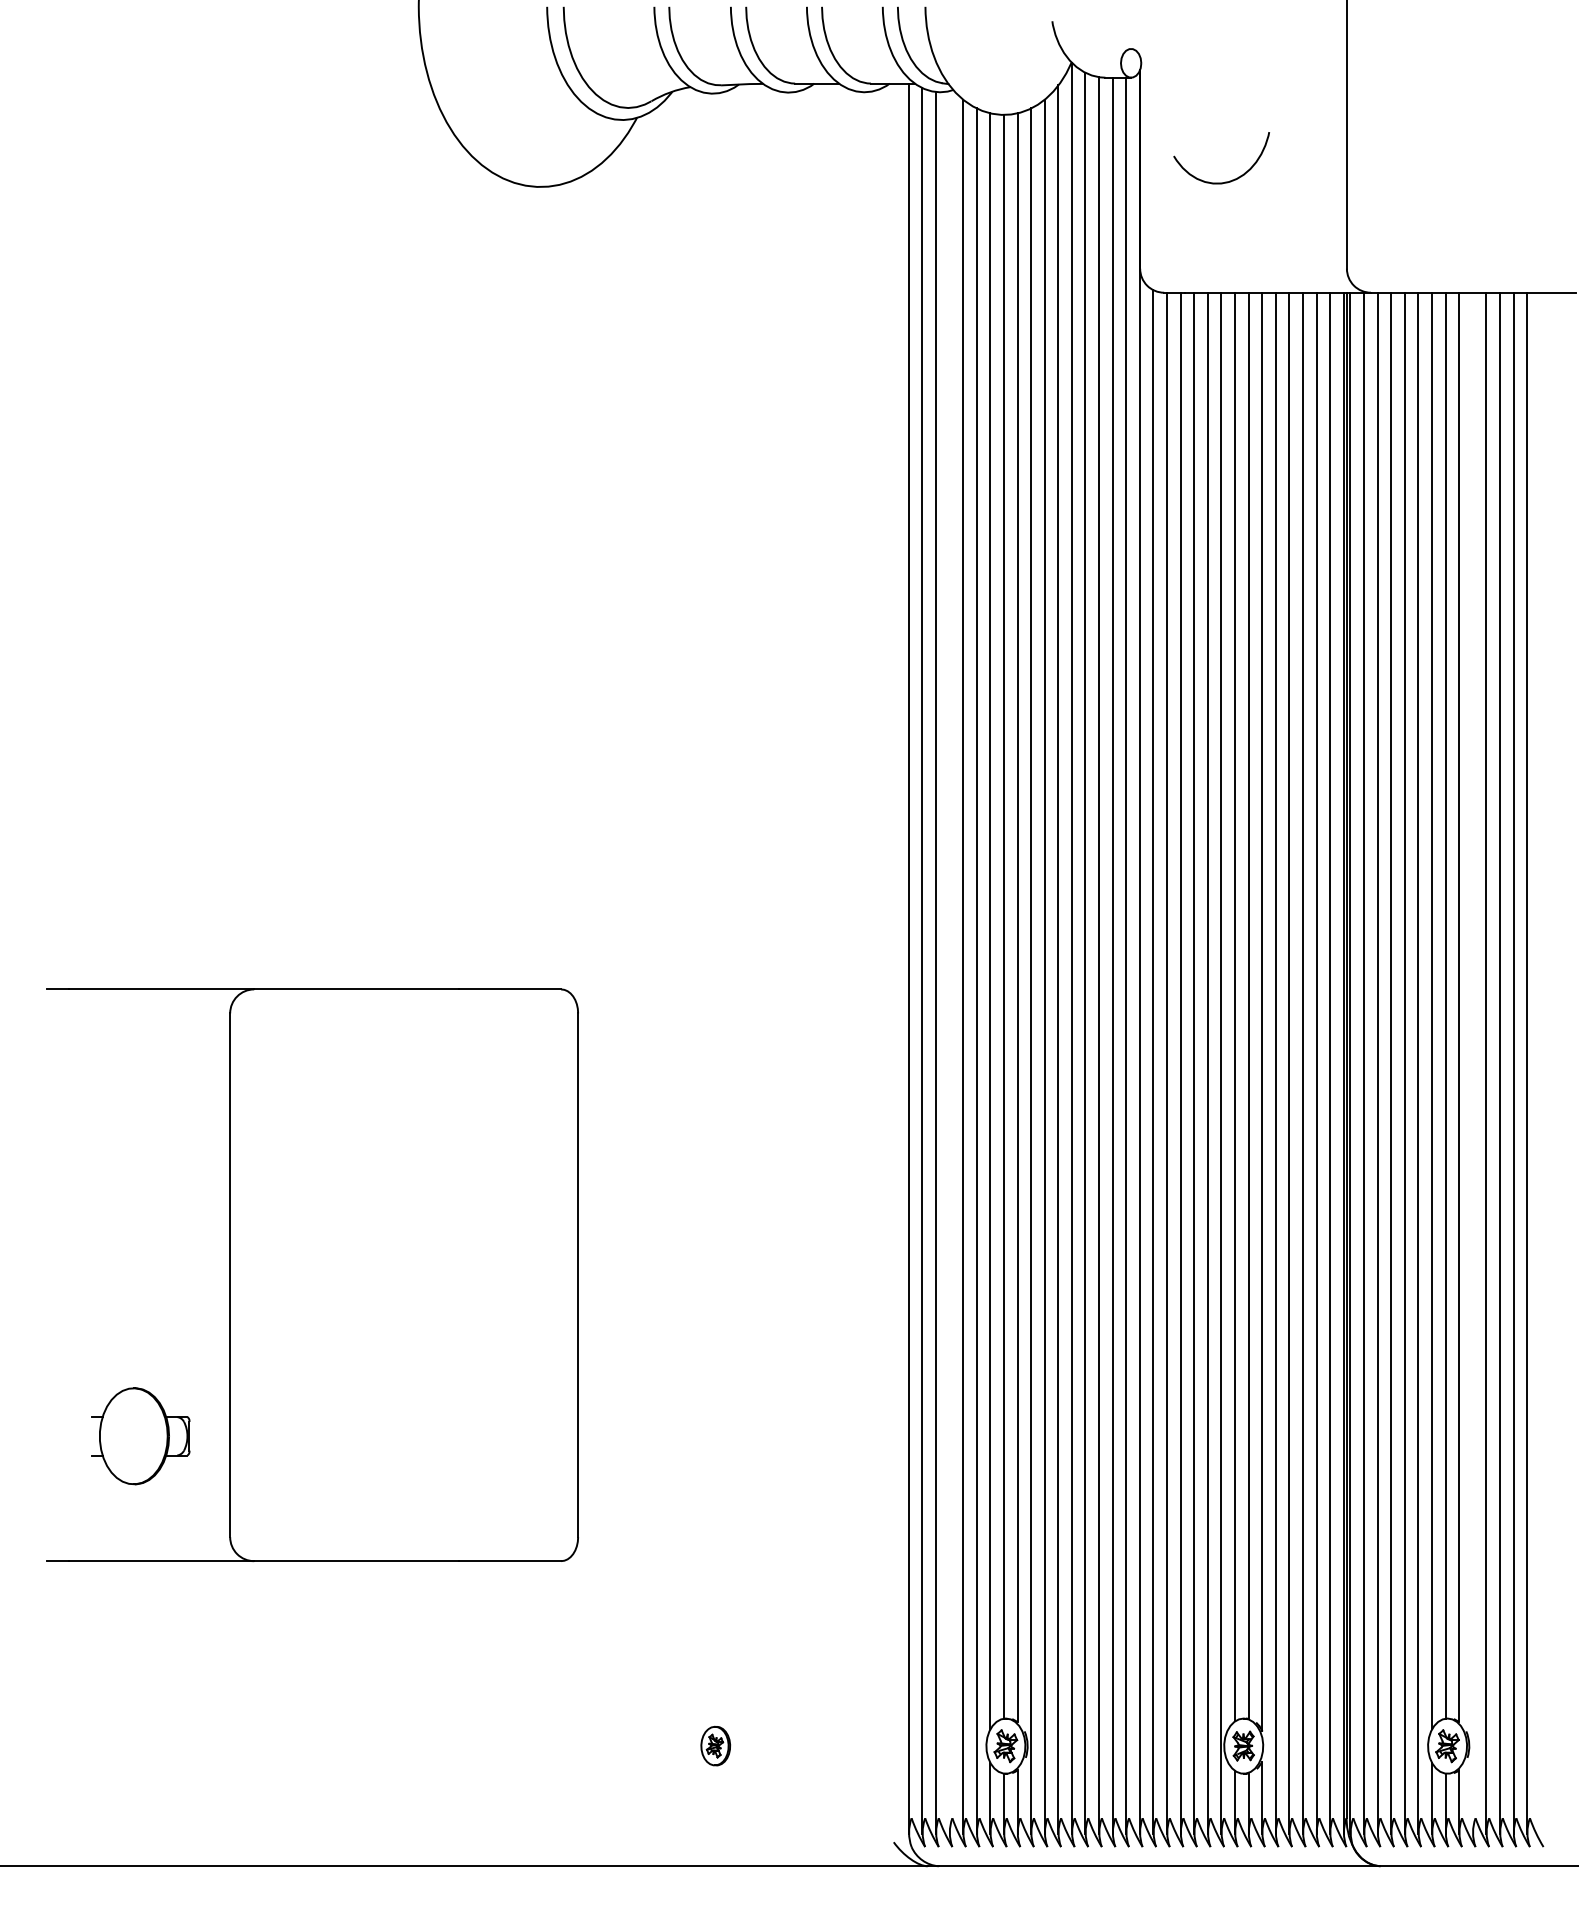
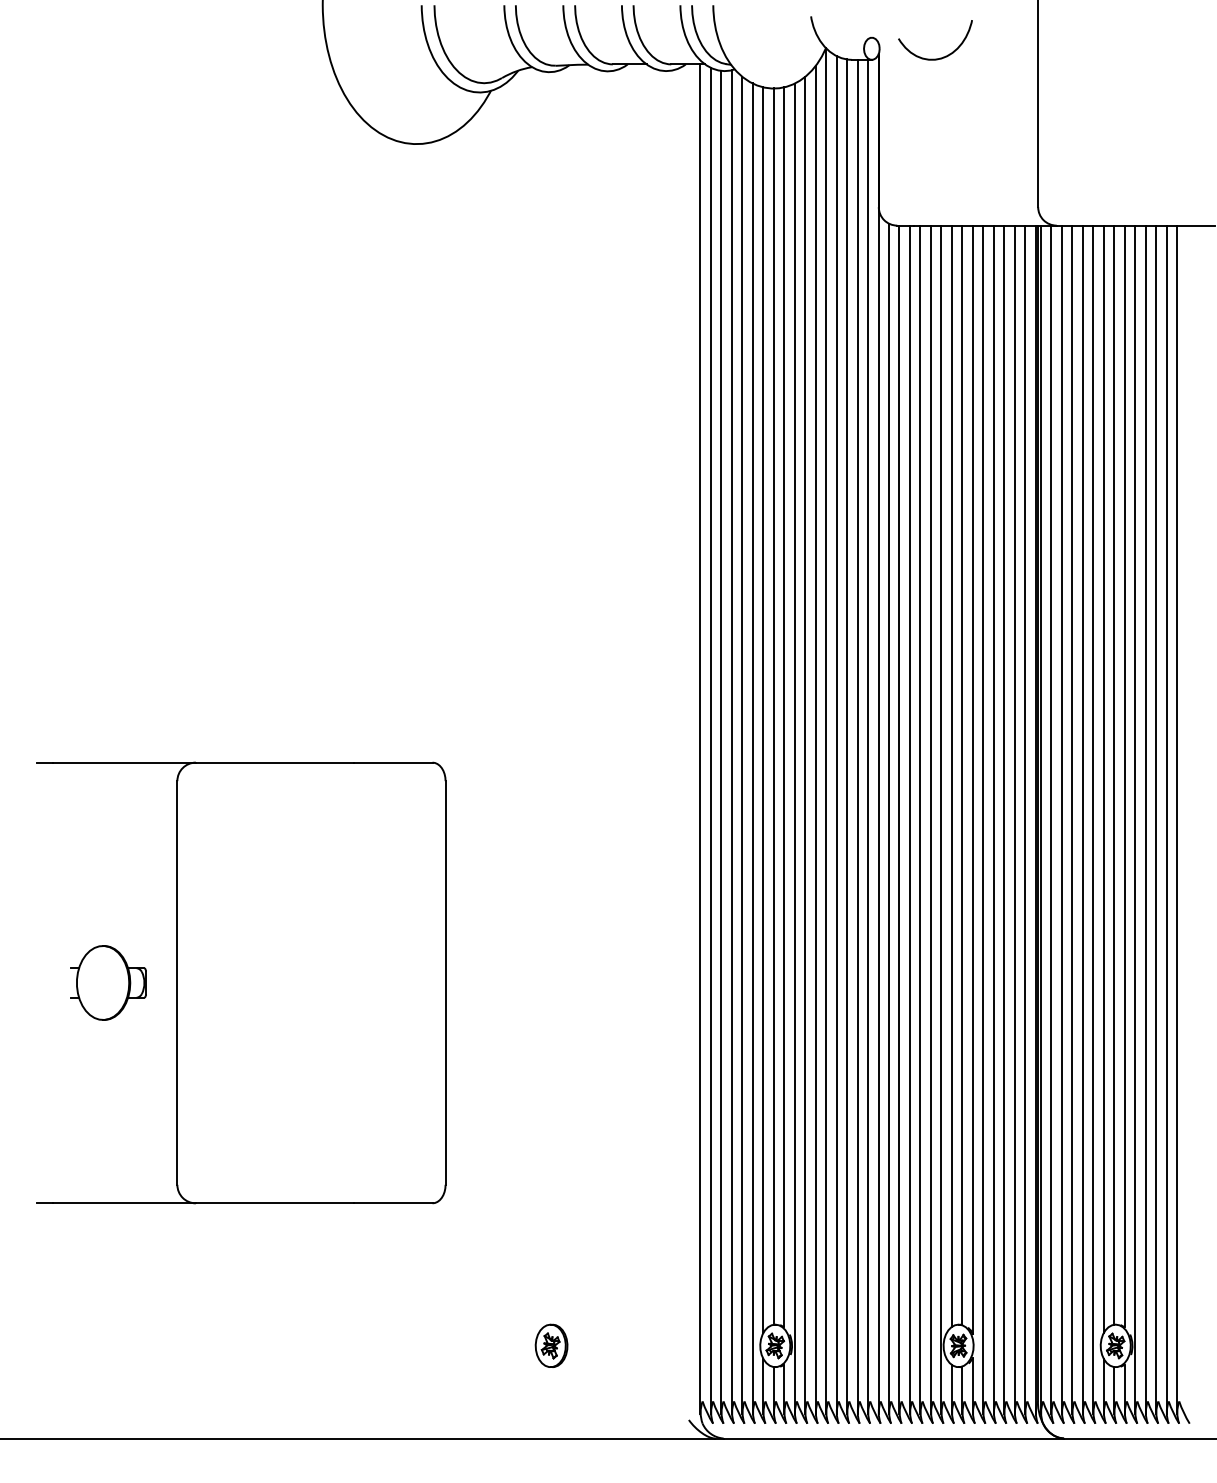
curve: (1225, 181) -> (938, 58), moved
line: (949, 962) -> (731, 741), added
line: (1472, 1063) -> (1134, 819), added
part: (140, 1436) -> (108, 983), moved
part: (715, 1745) -> (551, 1345), size x1.43

